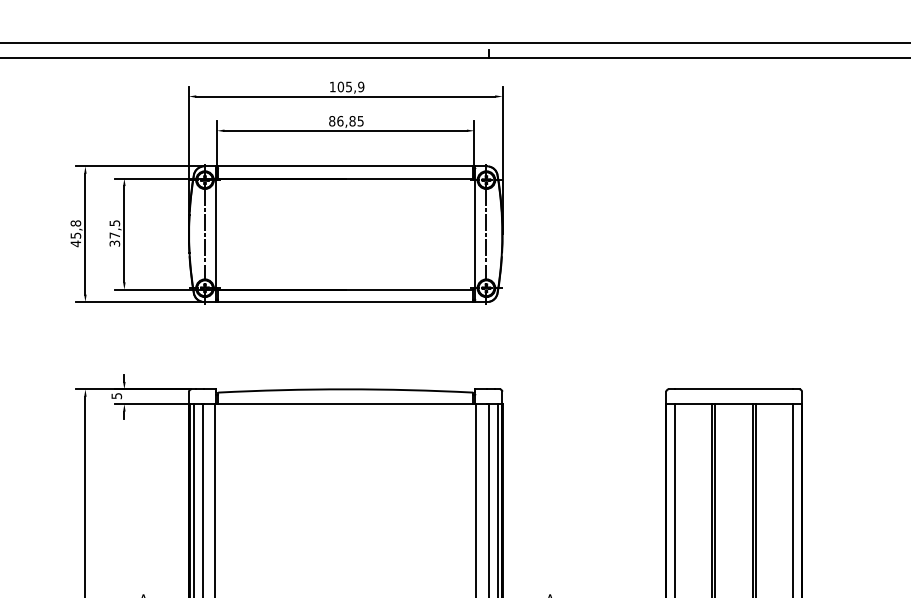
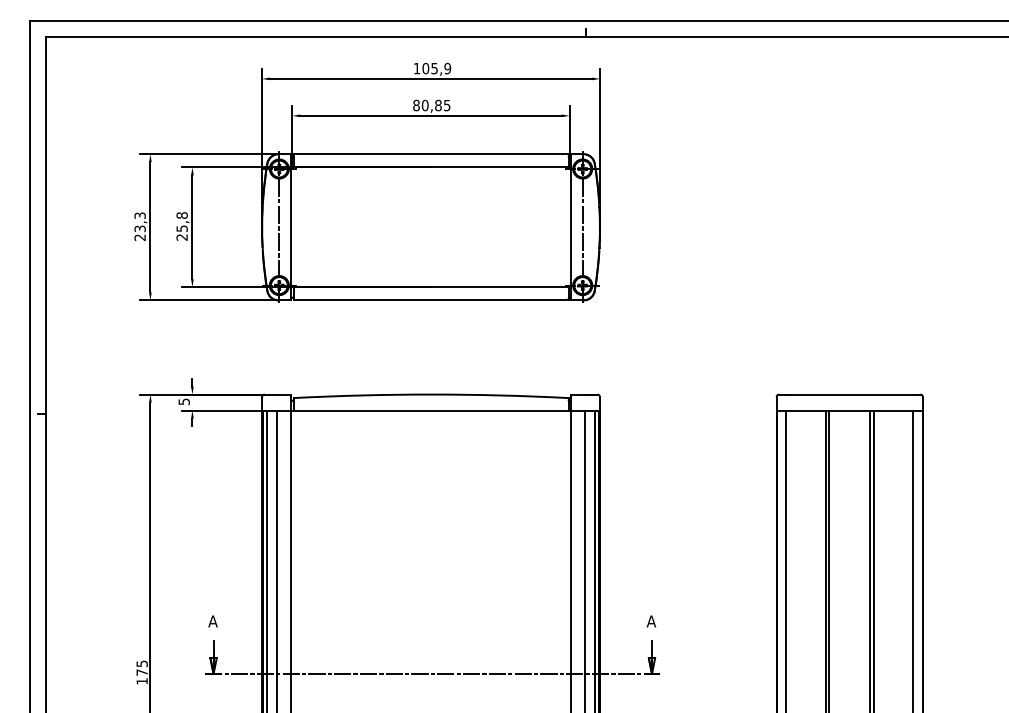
text: (340, 120) -> (425, 104), 86,85 -> 80,85
text: (75, 233) -> (139, 226), 45,8 -> 23,3
text: (114, 233) -> (181, 226), 37,5 -> 25,8

